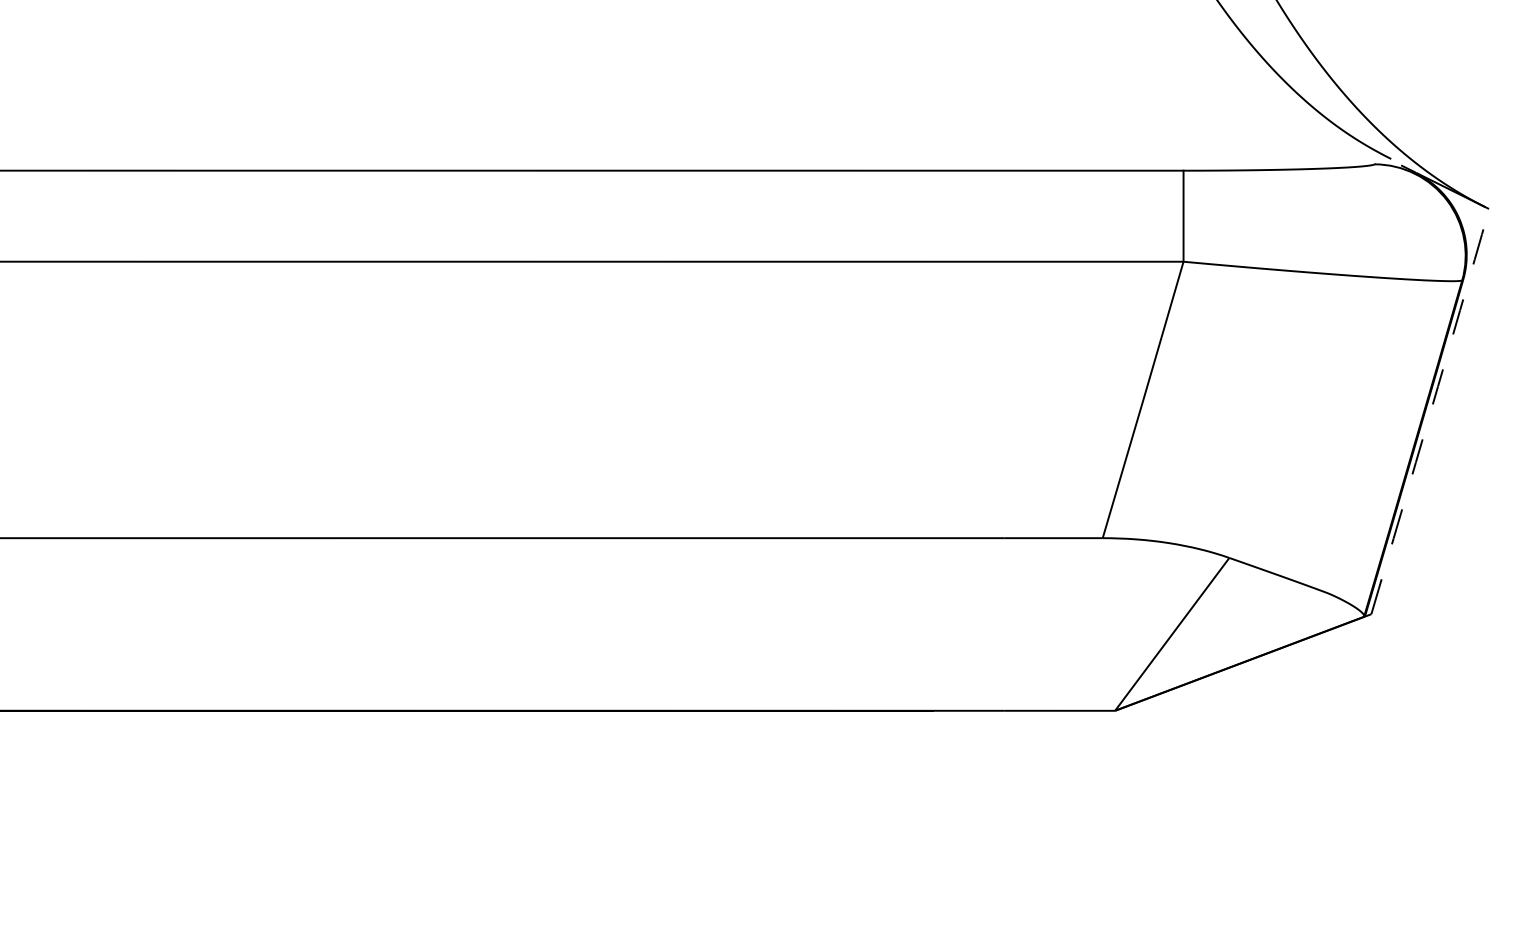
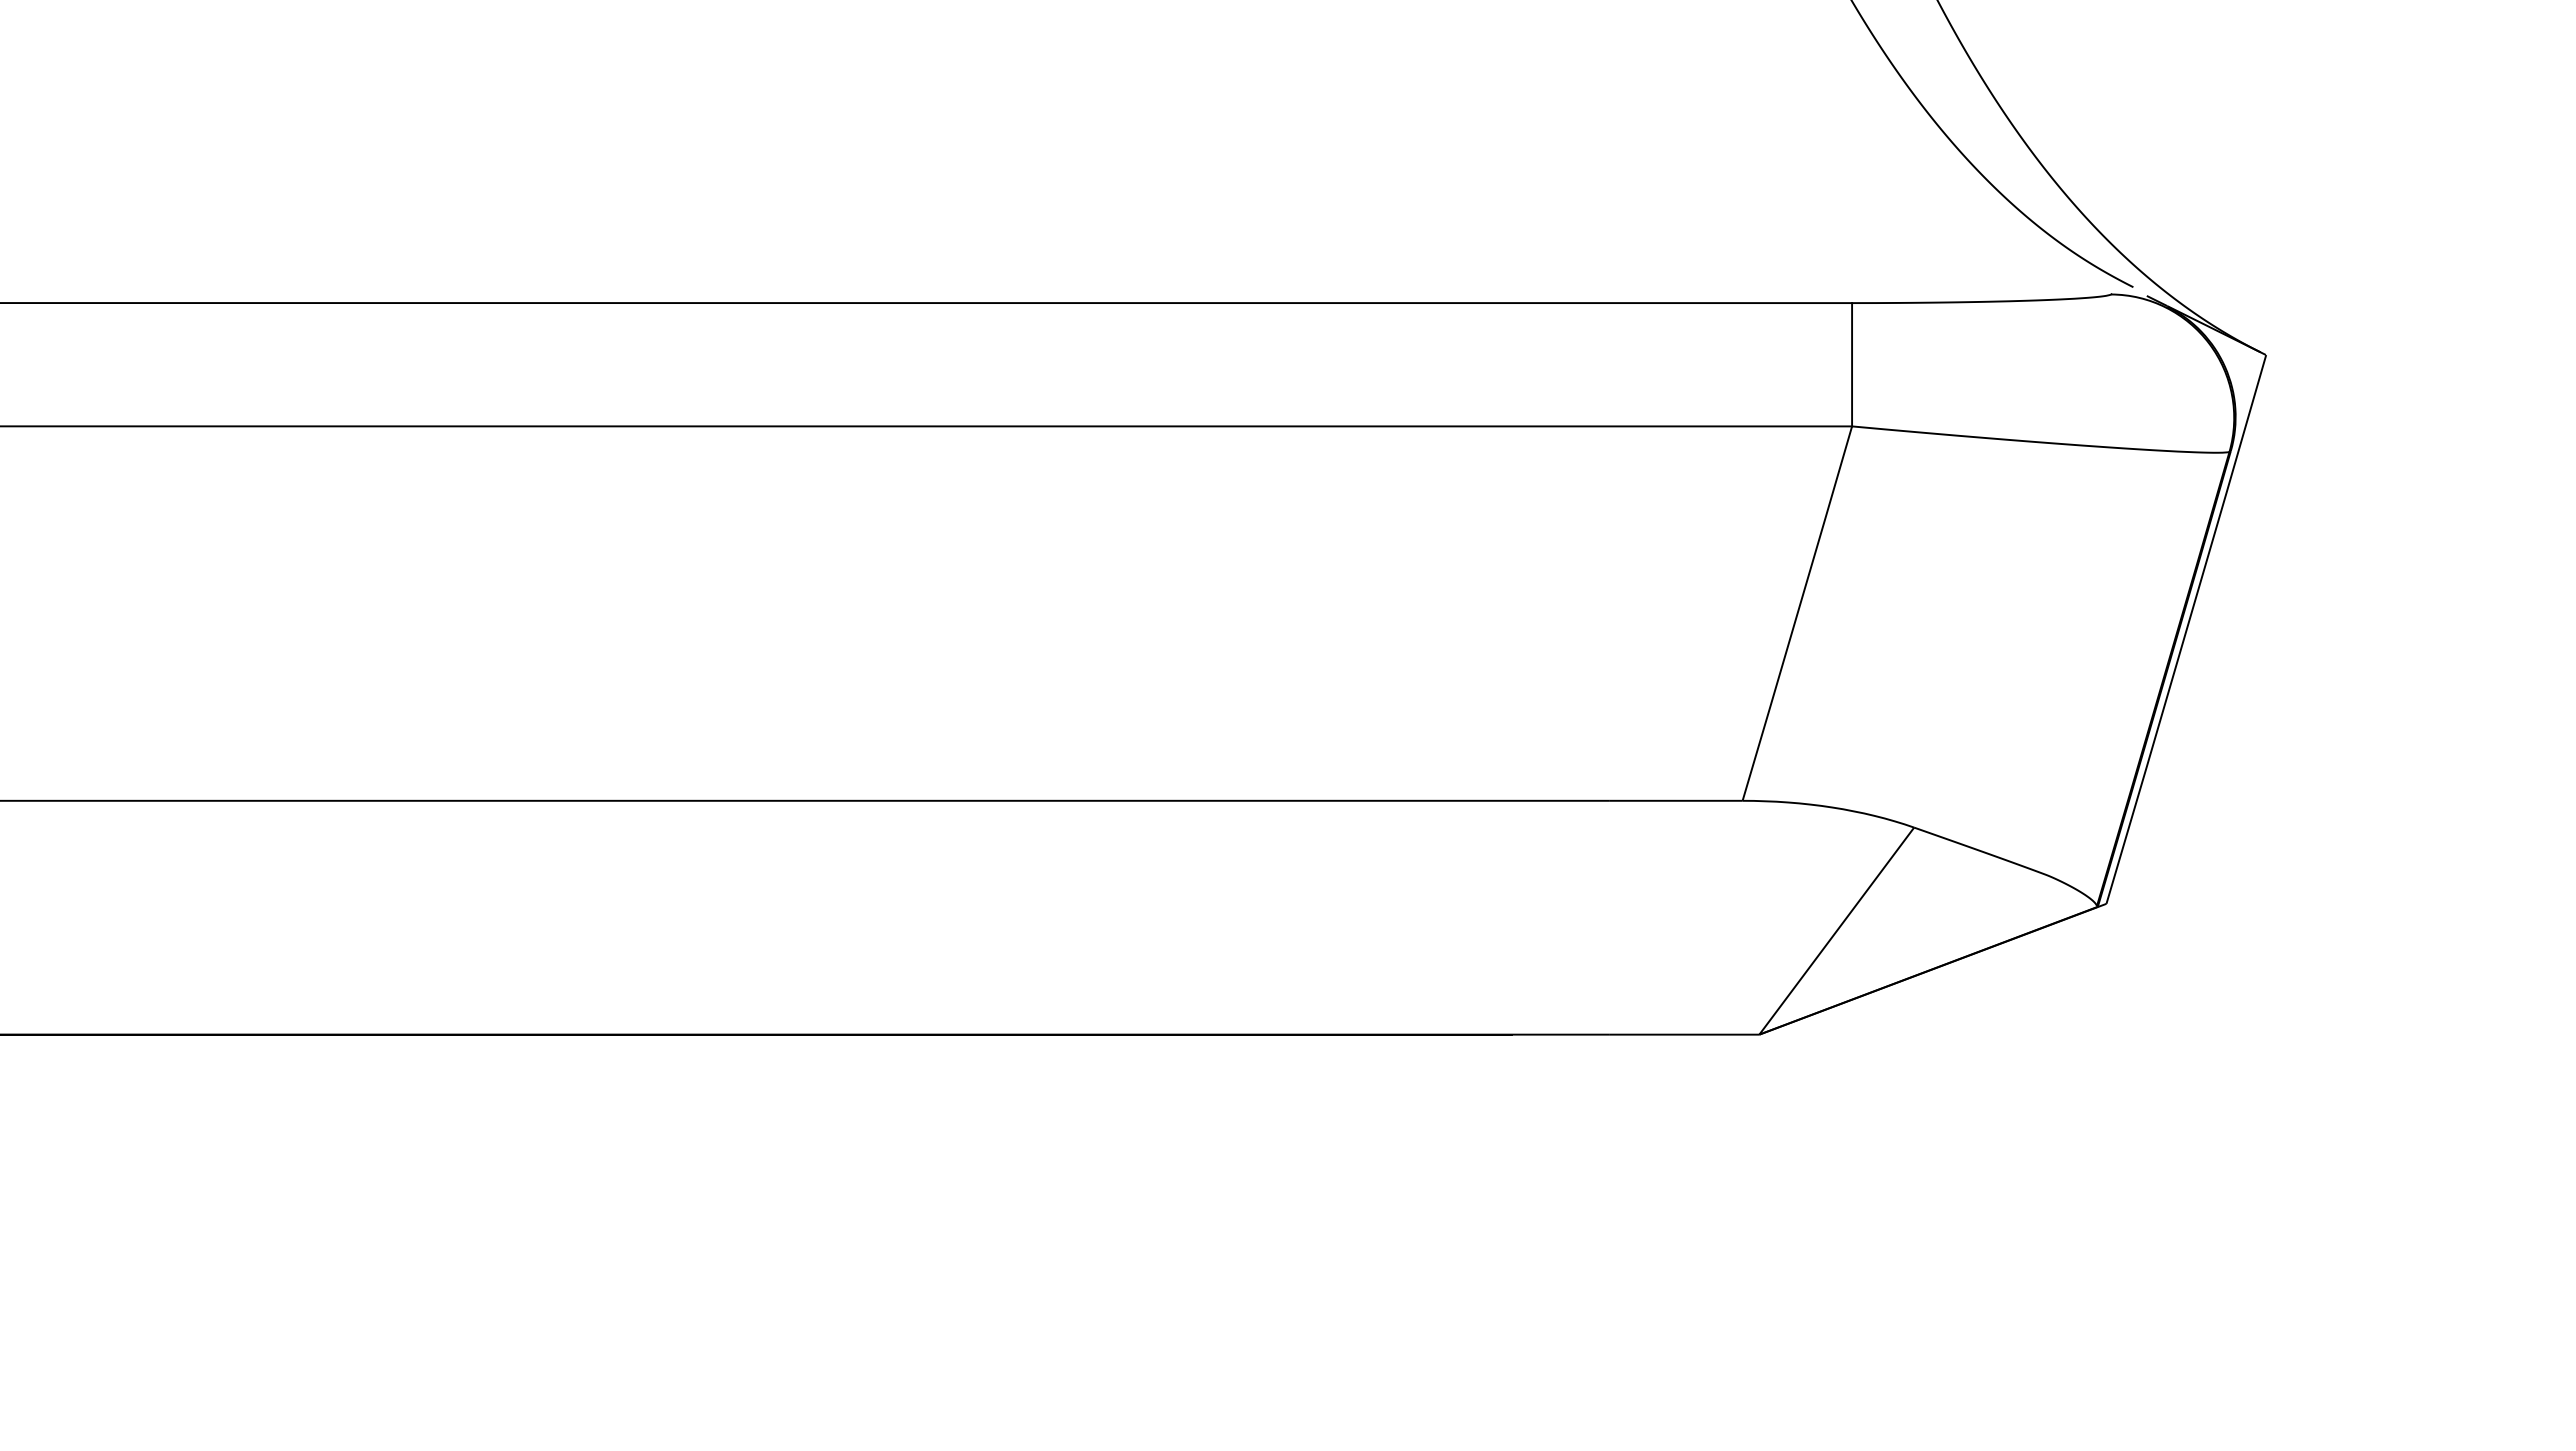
arc: (1430, 411) -> (2186, 629), dashed -> solid

